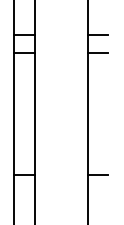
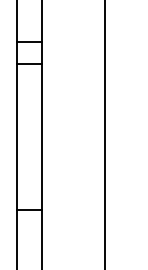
line: (97, 34) -> (116, 41), removed
line: (97, 52) -> (116, 63), removed
line: (97, 175) -> (116, 210), removed

